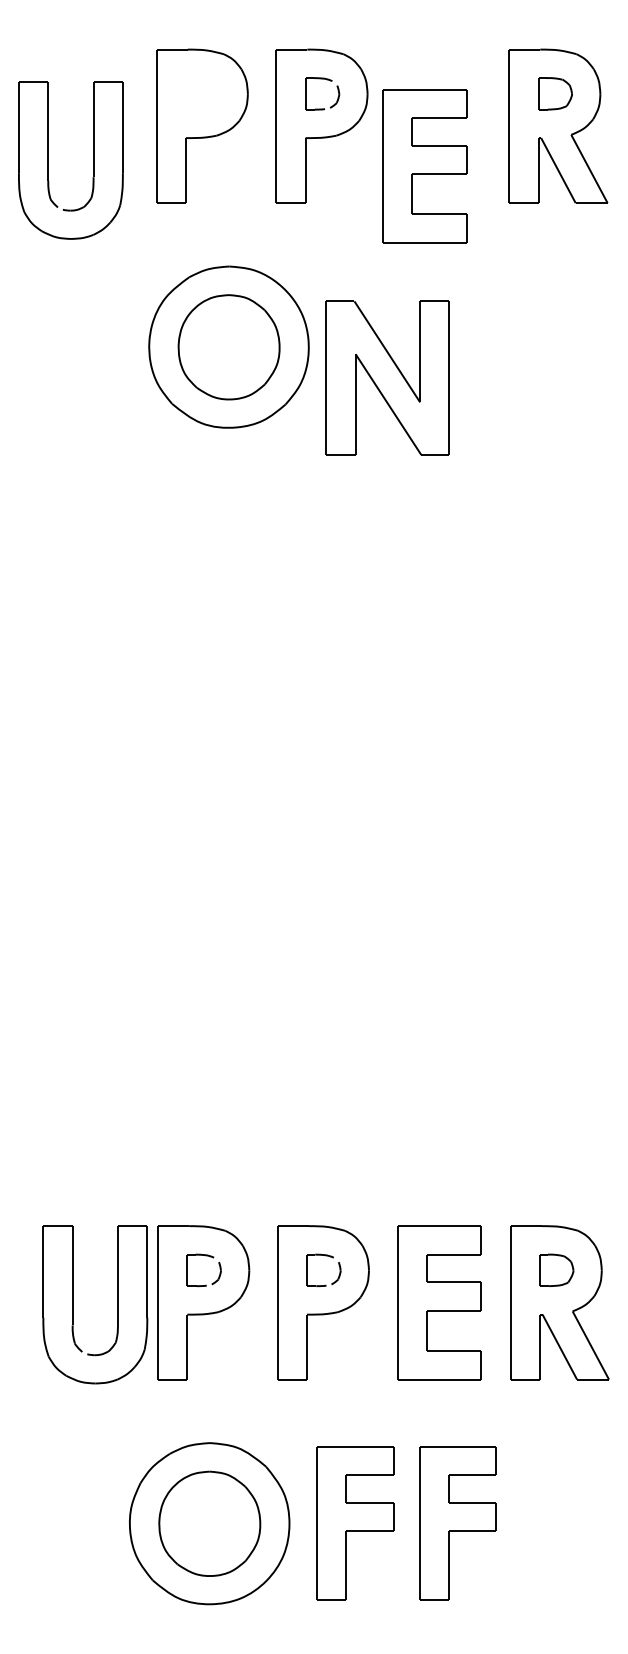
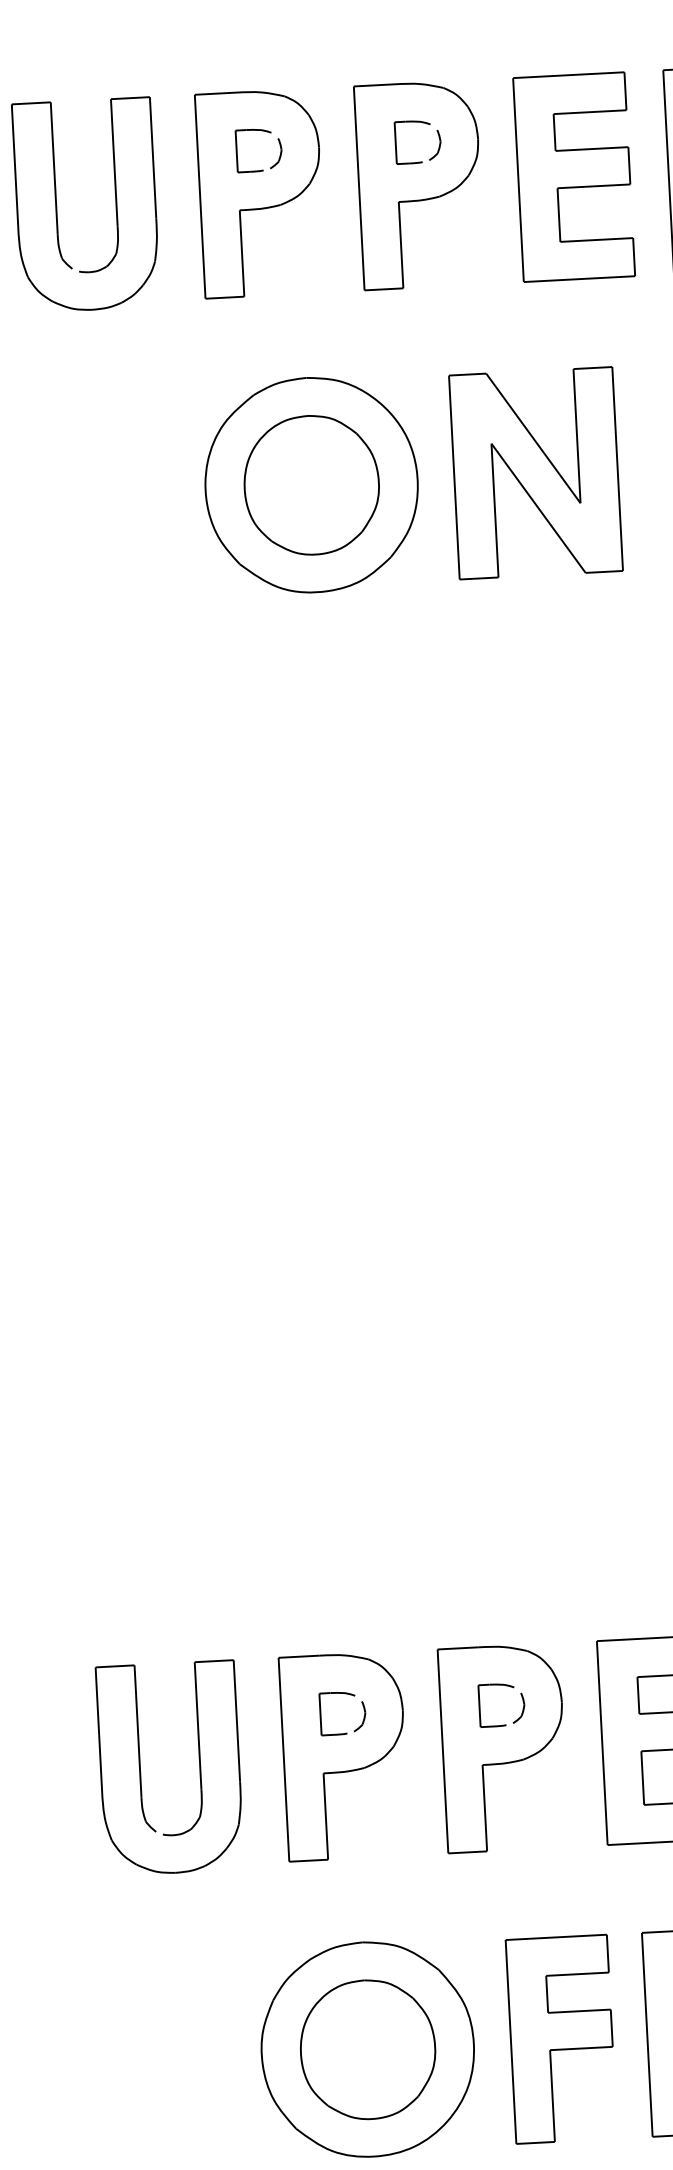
part: (207, 80) -> (264, 132), added
part: (48, 160) -> (56, 207), moved
part: (424, 166) -> (573, 177), moved
part: (387, 377) -> (535, 472), moved
part: (73, 1304) -> (141, 1769), moved

